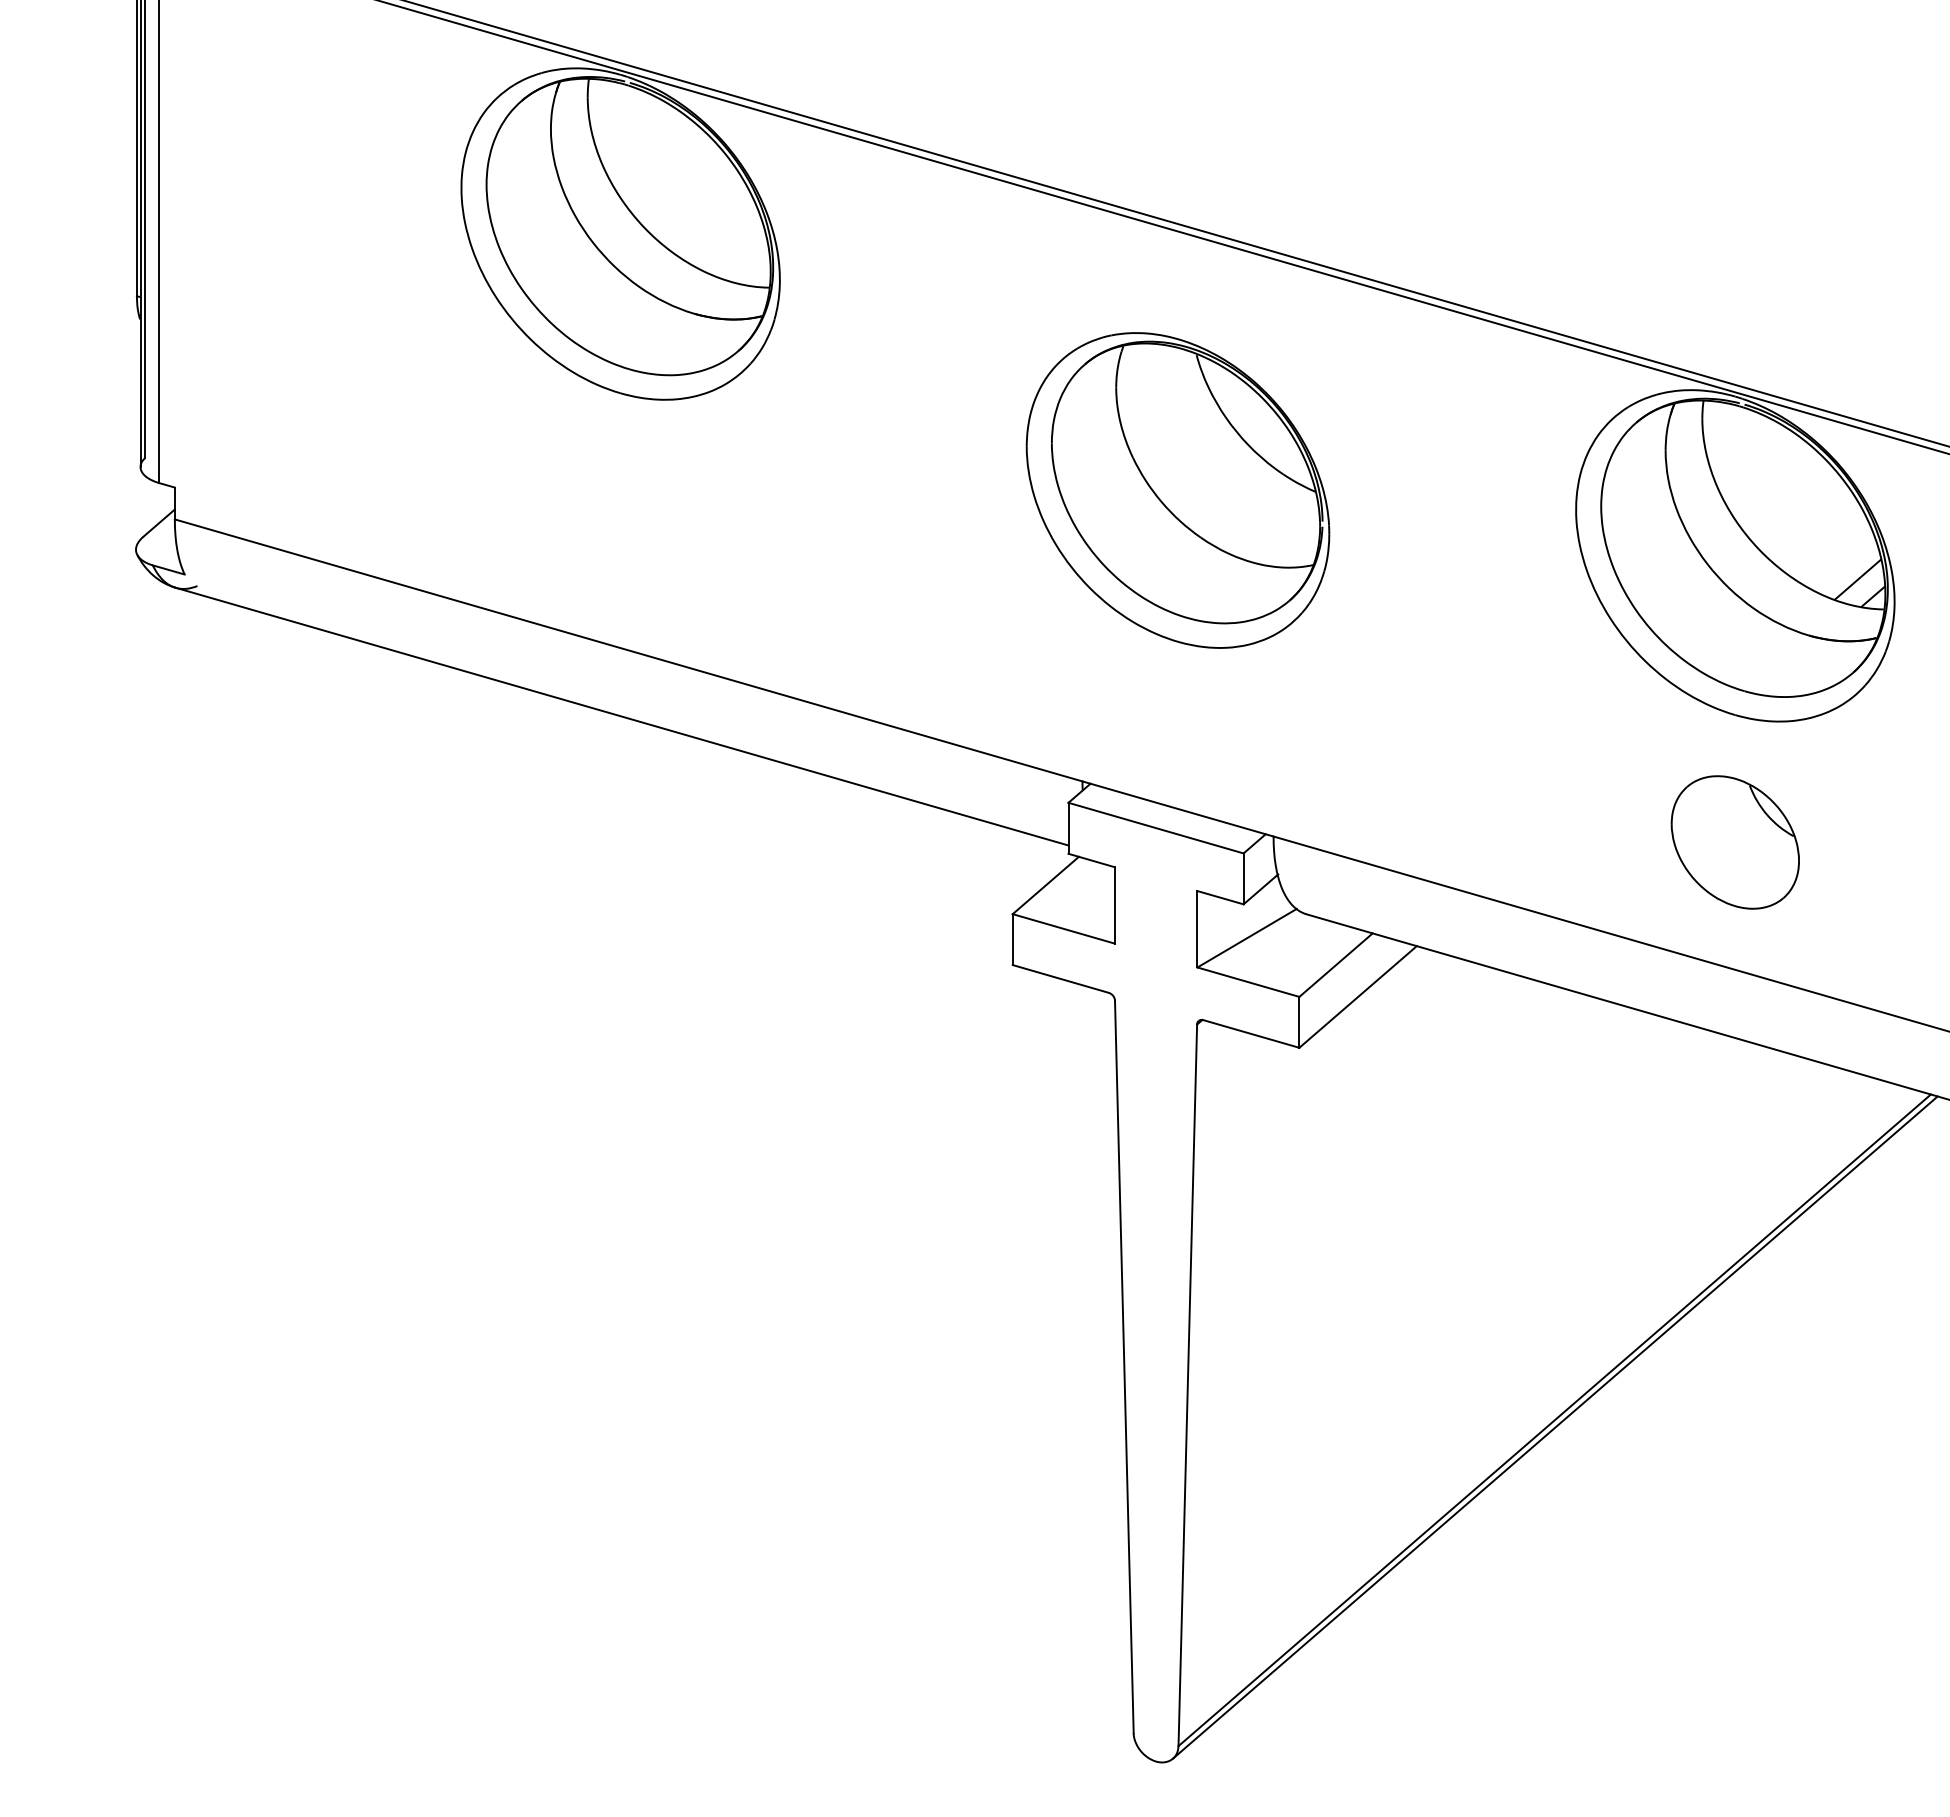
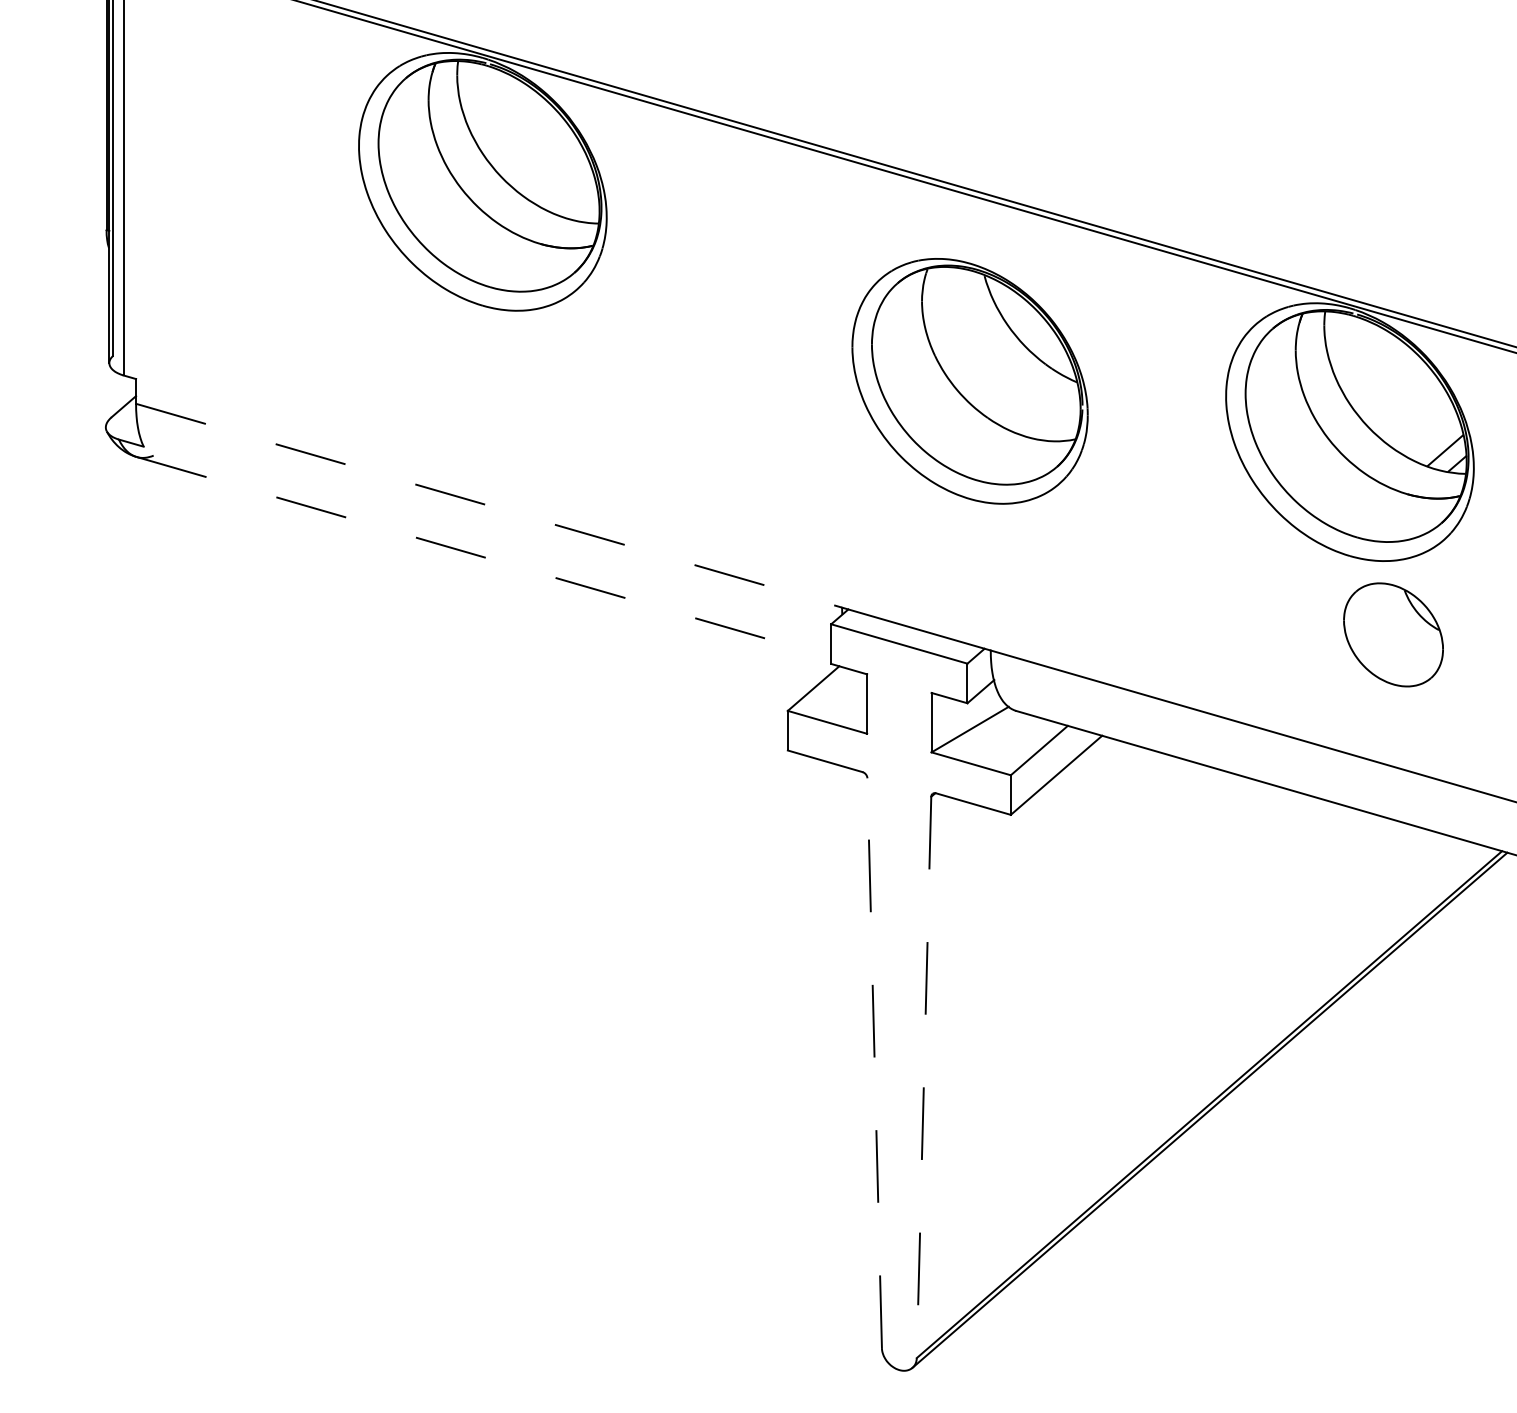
part: (1177, 490) -> (969, 381), moved
line: (629, 650) -> (489, 505), solid -> dashed
line: (622, 716) -> (484, 557), solid -> dashed
part: (1734, 842) -> (1392, 634), moved
line: (1124, 1366) -> (874, 1062), solid -> dashed
line: (1187, 1385) -> (923, 1077), solid -> dashed

